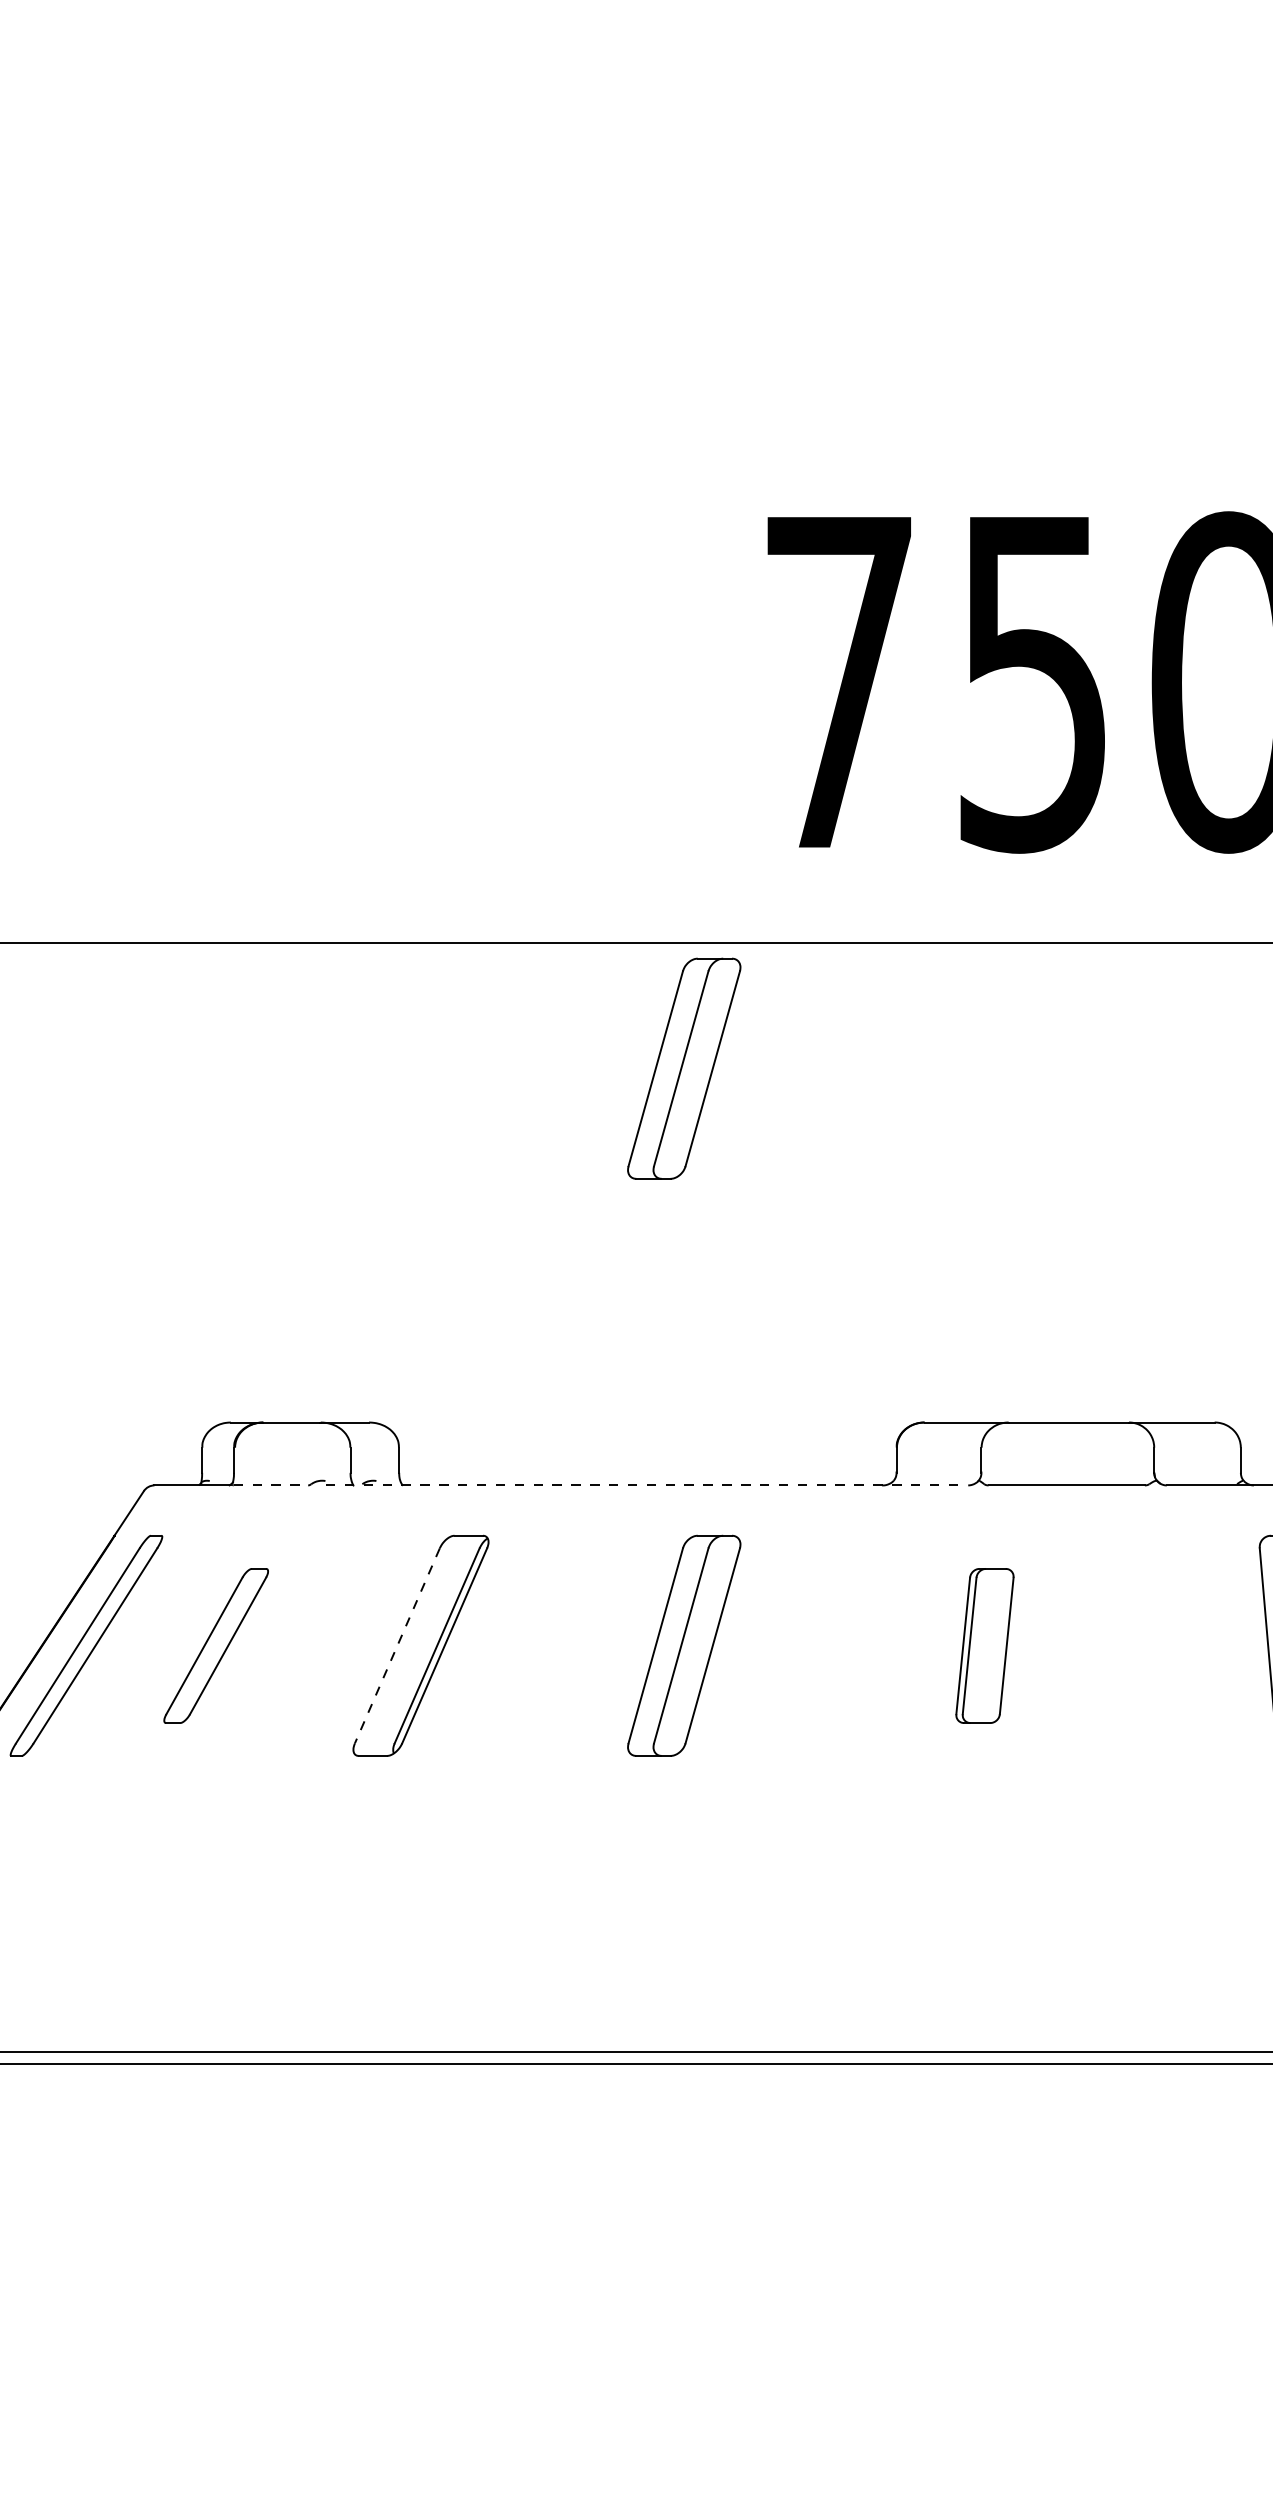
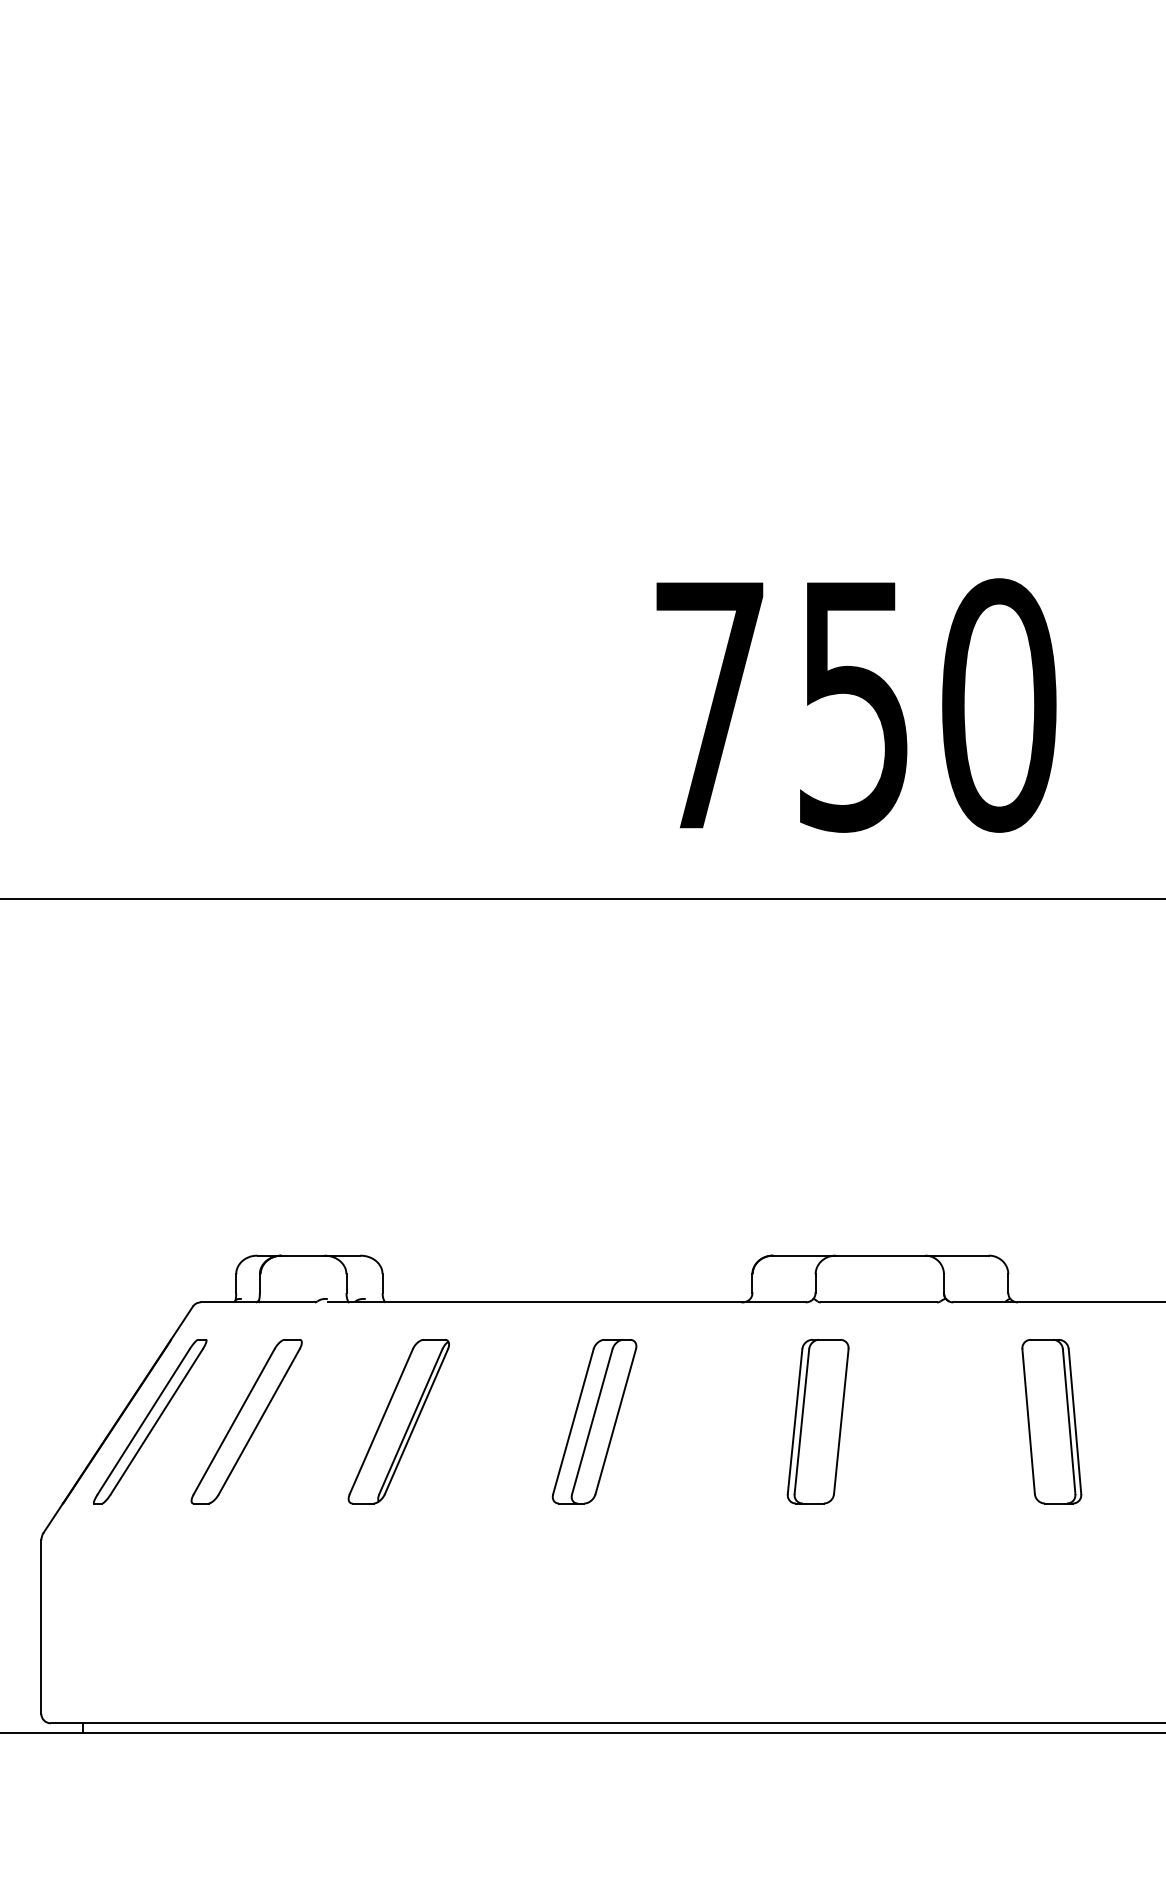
part: (684, 1068) -> (594, 992), removed
line: (271, 1485) -> (287, 1302), dashed -> solid
line: (646, 1485) -> (566, 1302), dashed -> solid
part: (216, 1645) -> (246, 1421), size x1.43
part: (984, 1645) -> (817, 1421), size x1.43
line: (397, 1646) -> (381, 1422), dashed -> solid

